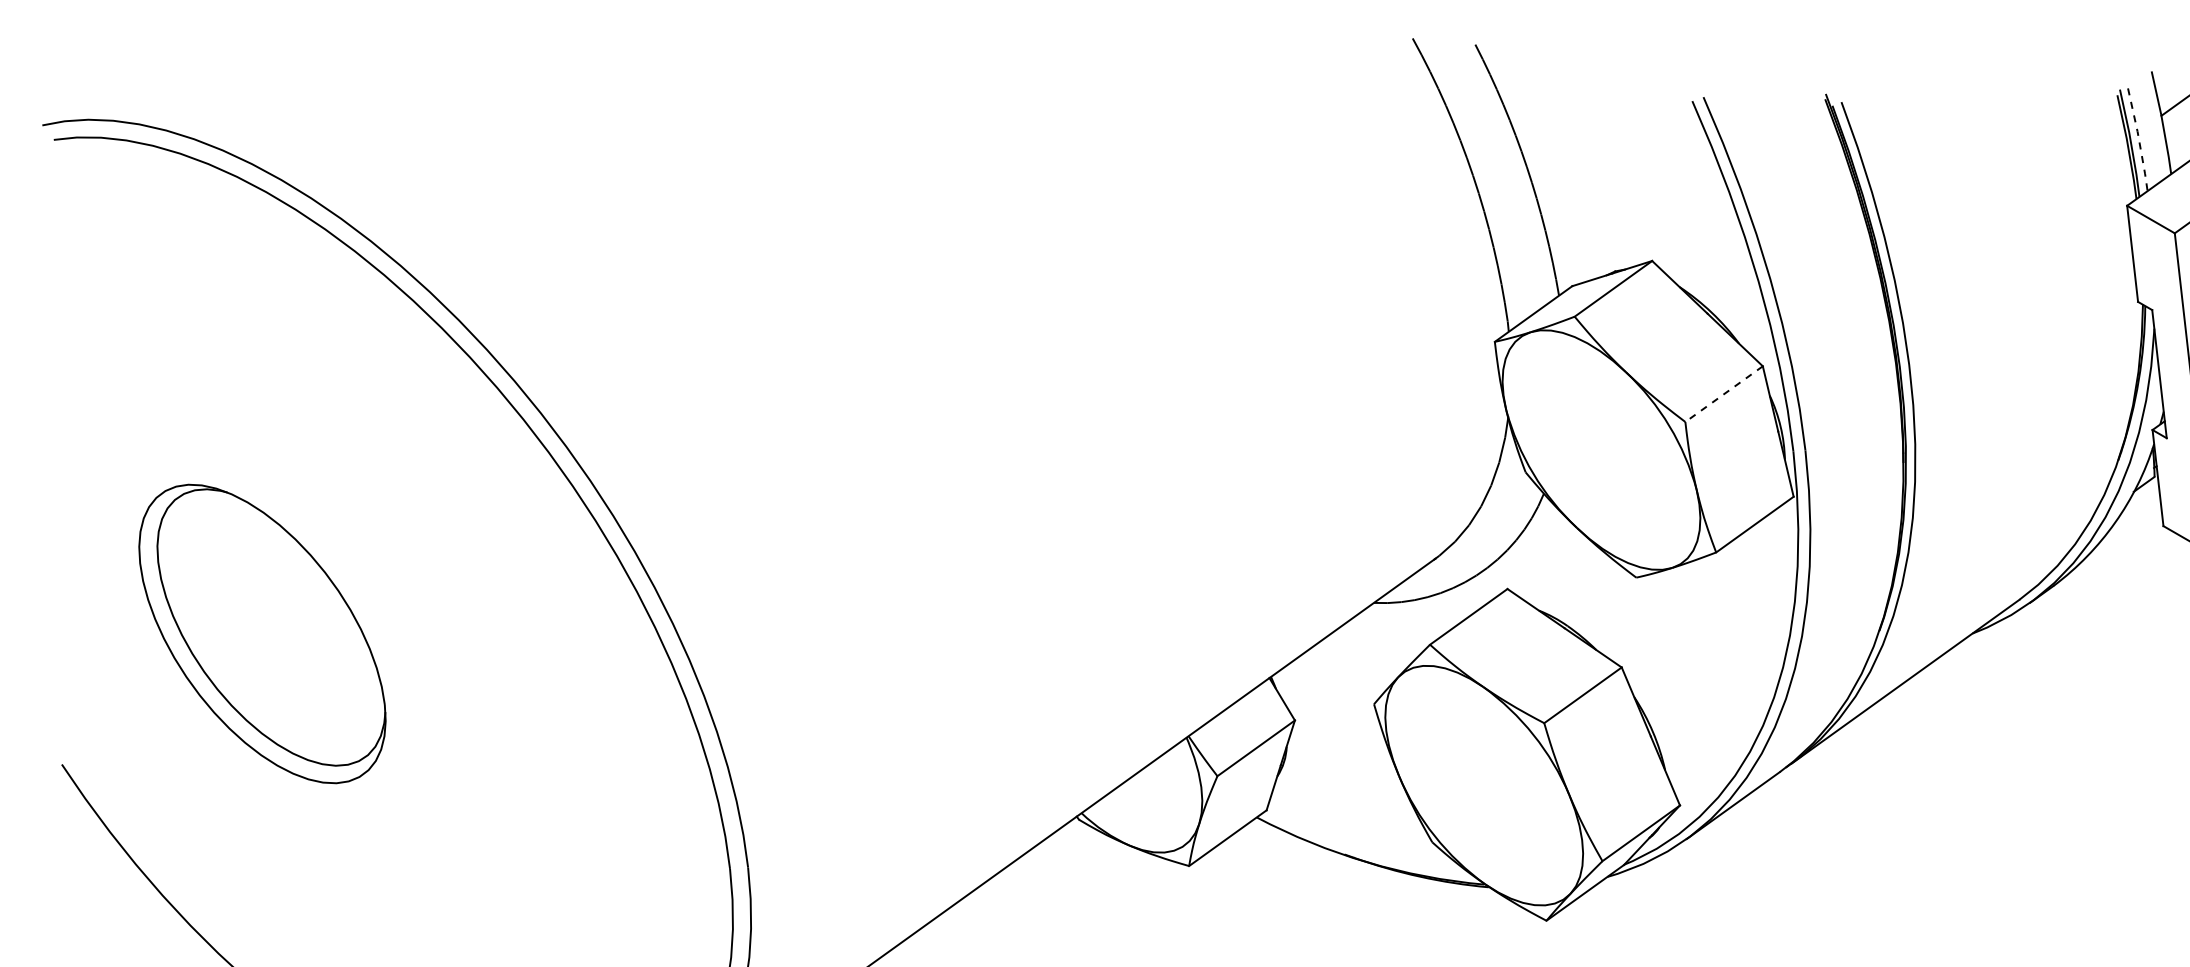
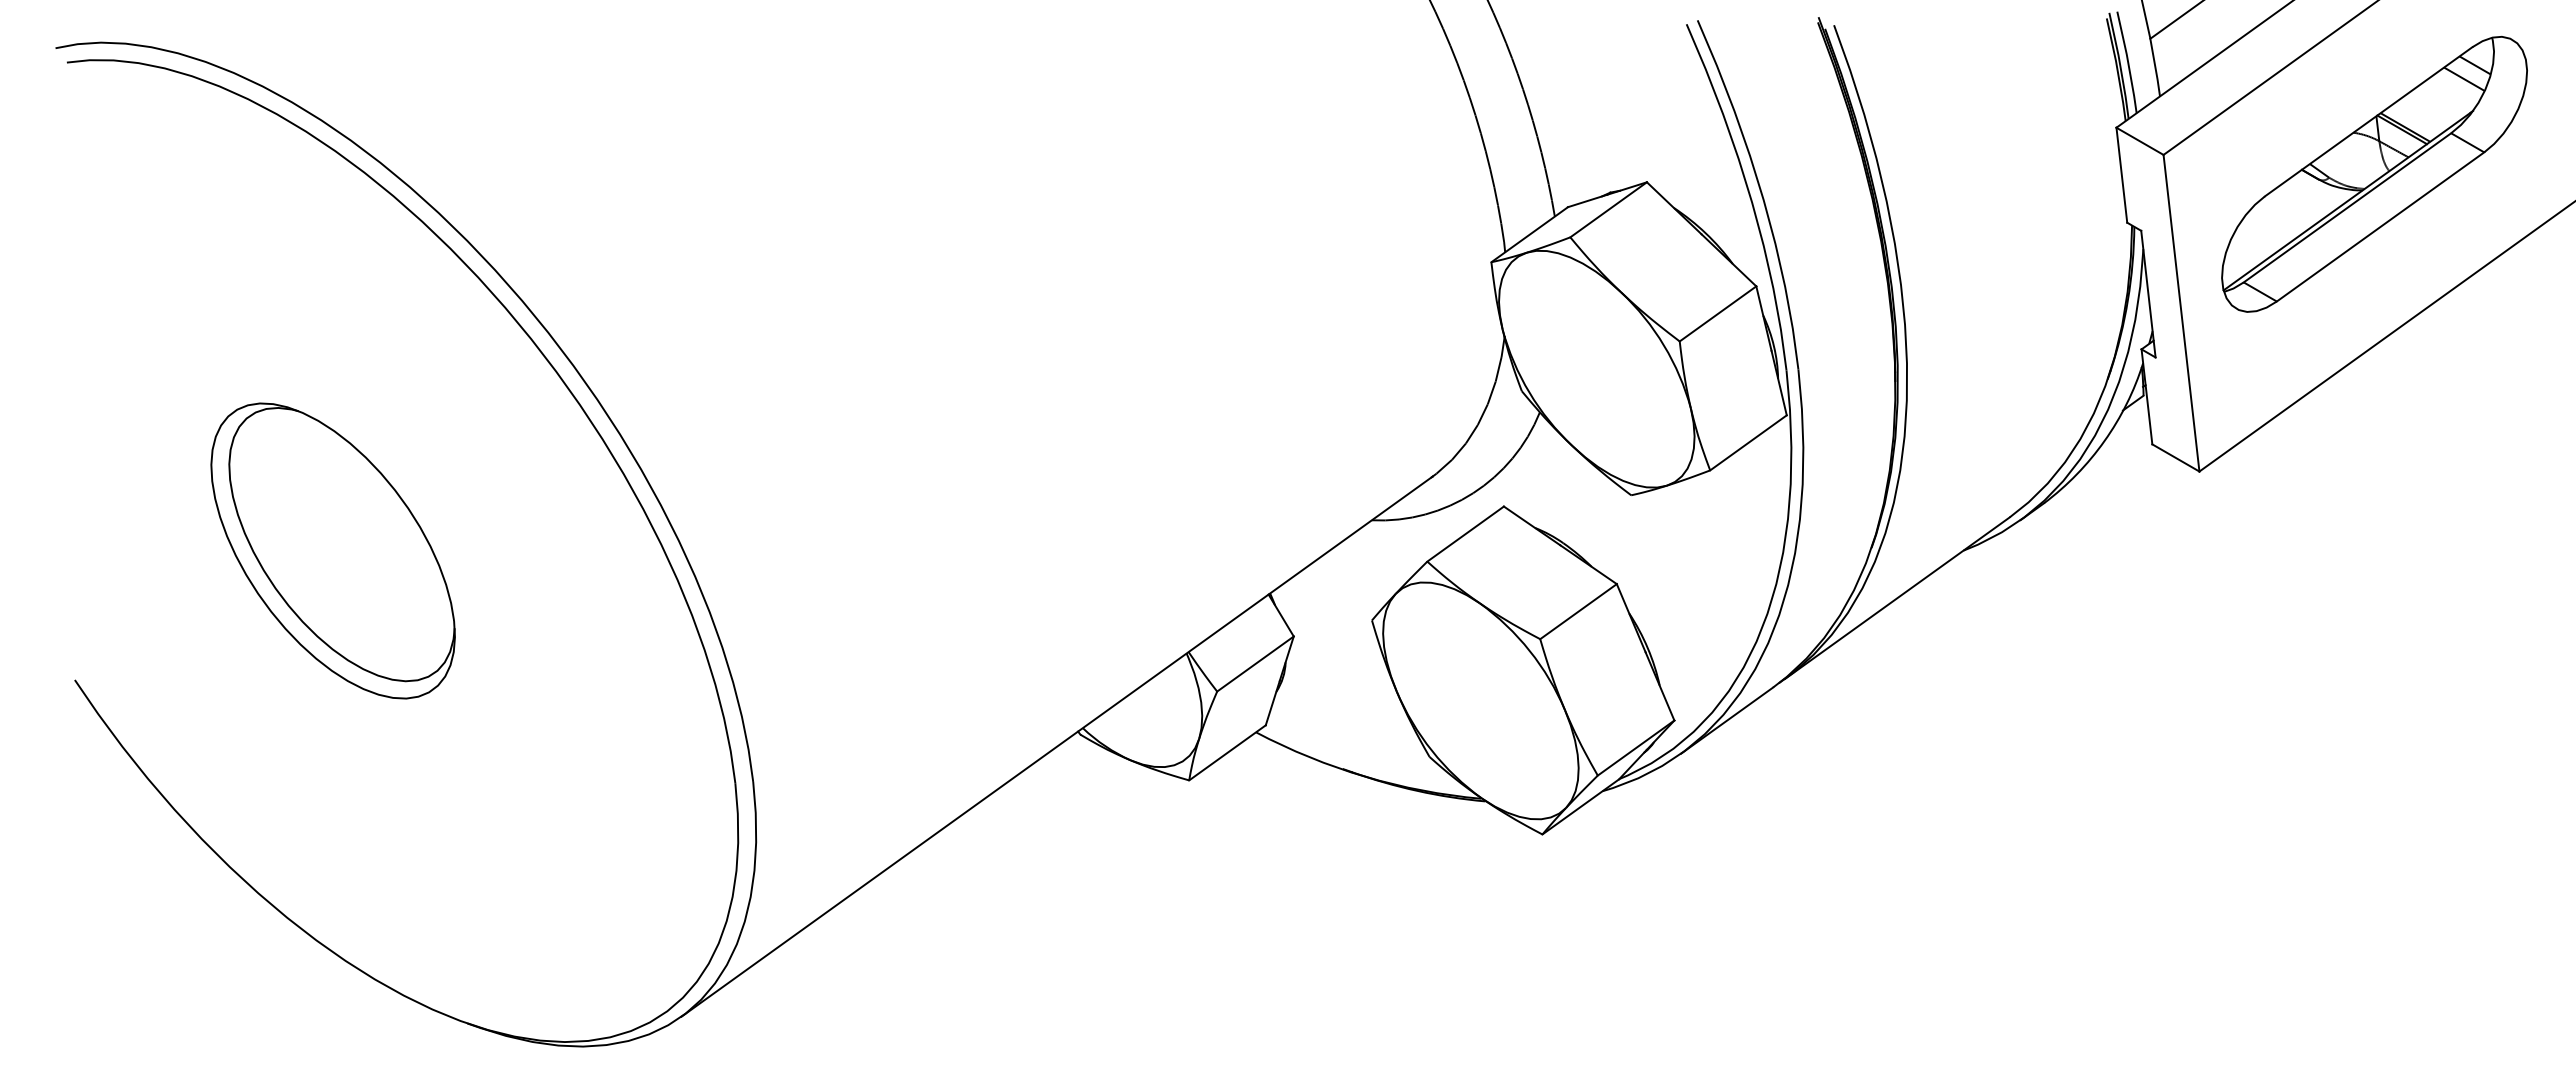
line: (2139, 140) -> (2128, 63), dashed -> solid
line: (1723, 394) -> (1717, 314), dashed -> solid
part: (261, 633) -> (332, 550), moved

